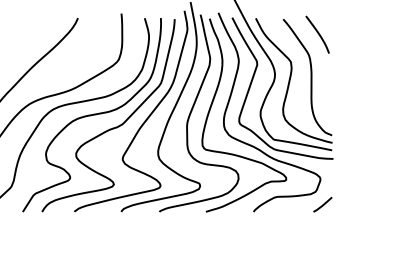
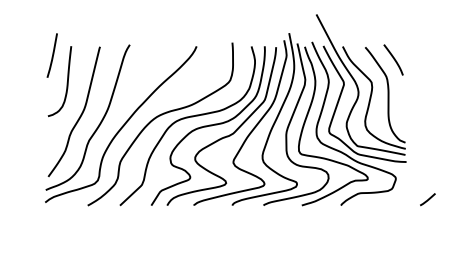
line: (322, 204) -> (427, 199), moved

